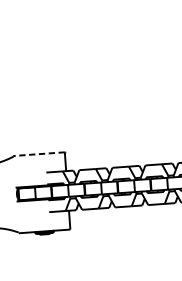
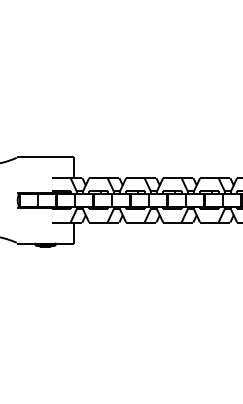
line: (39, 154) -> (45, 157), dashed -> solid

